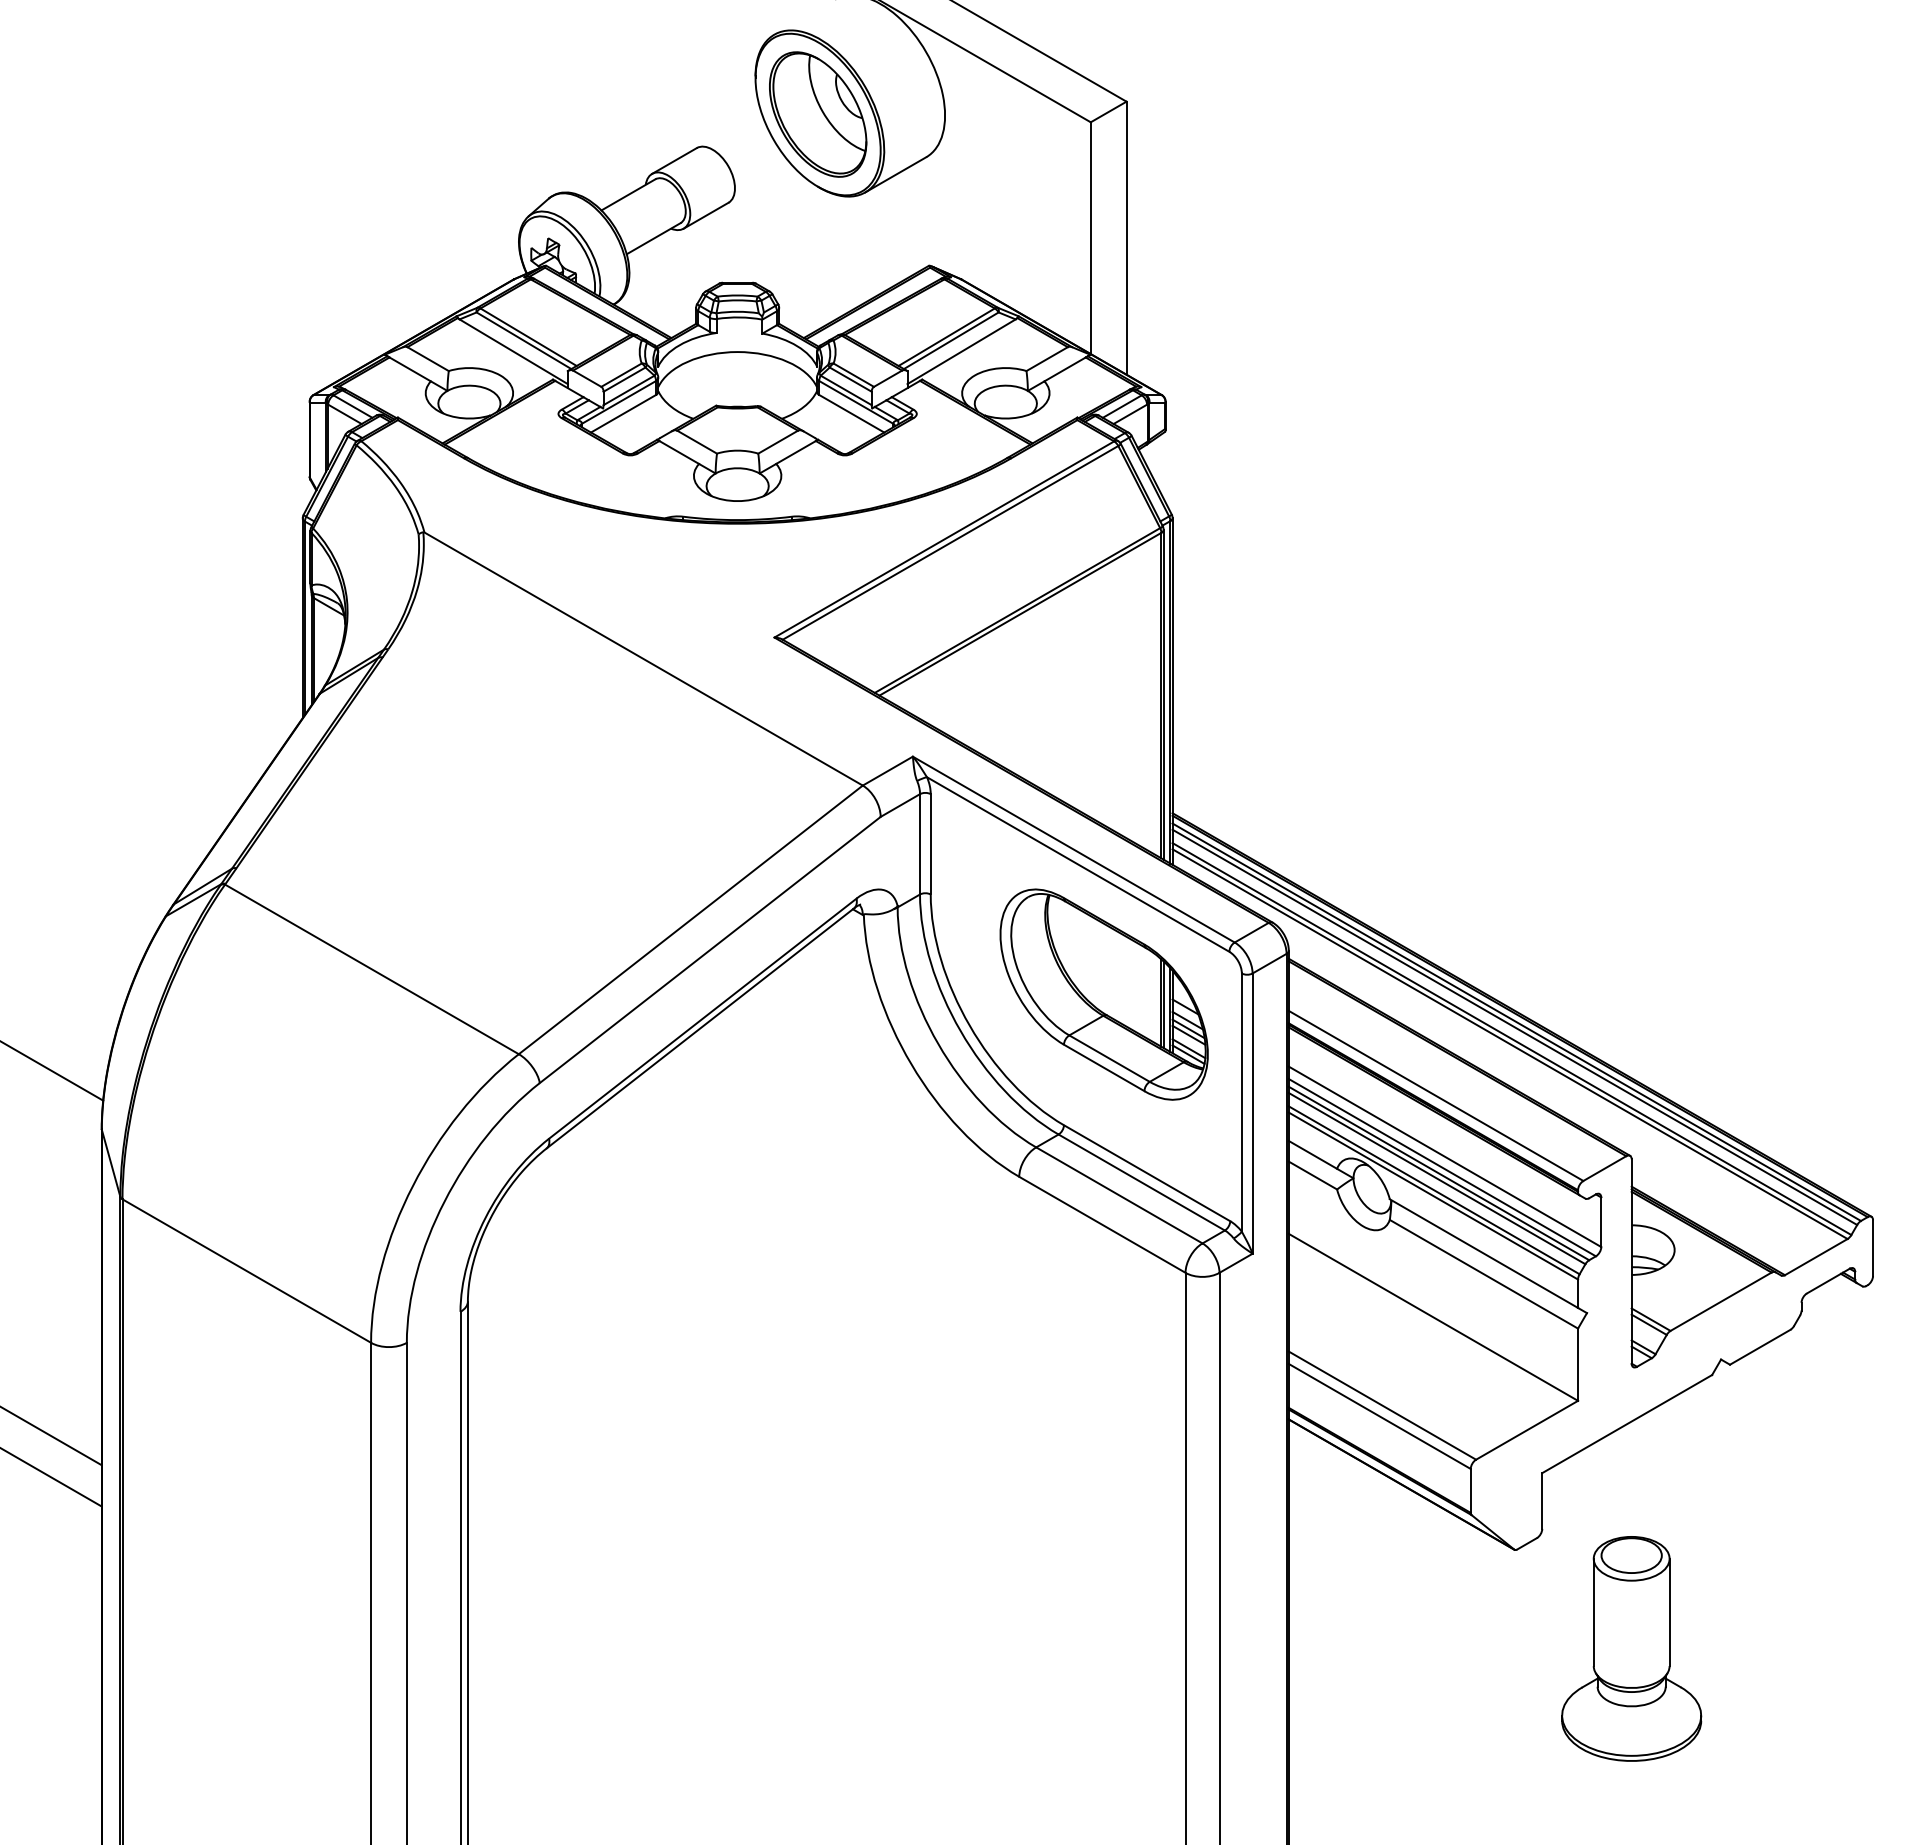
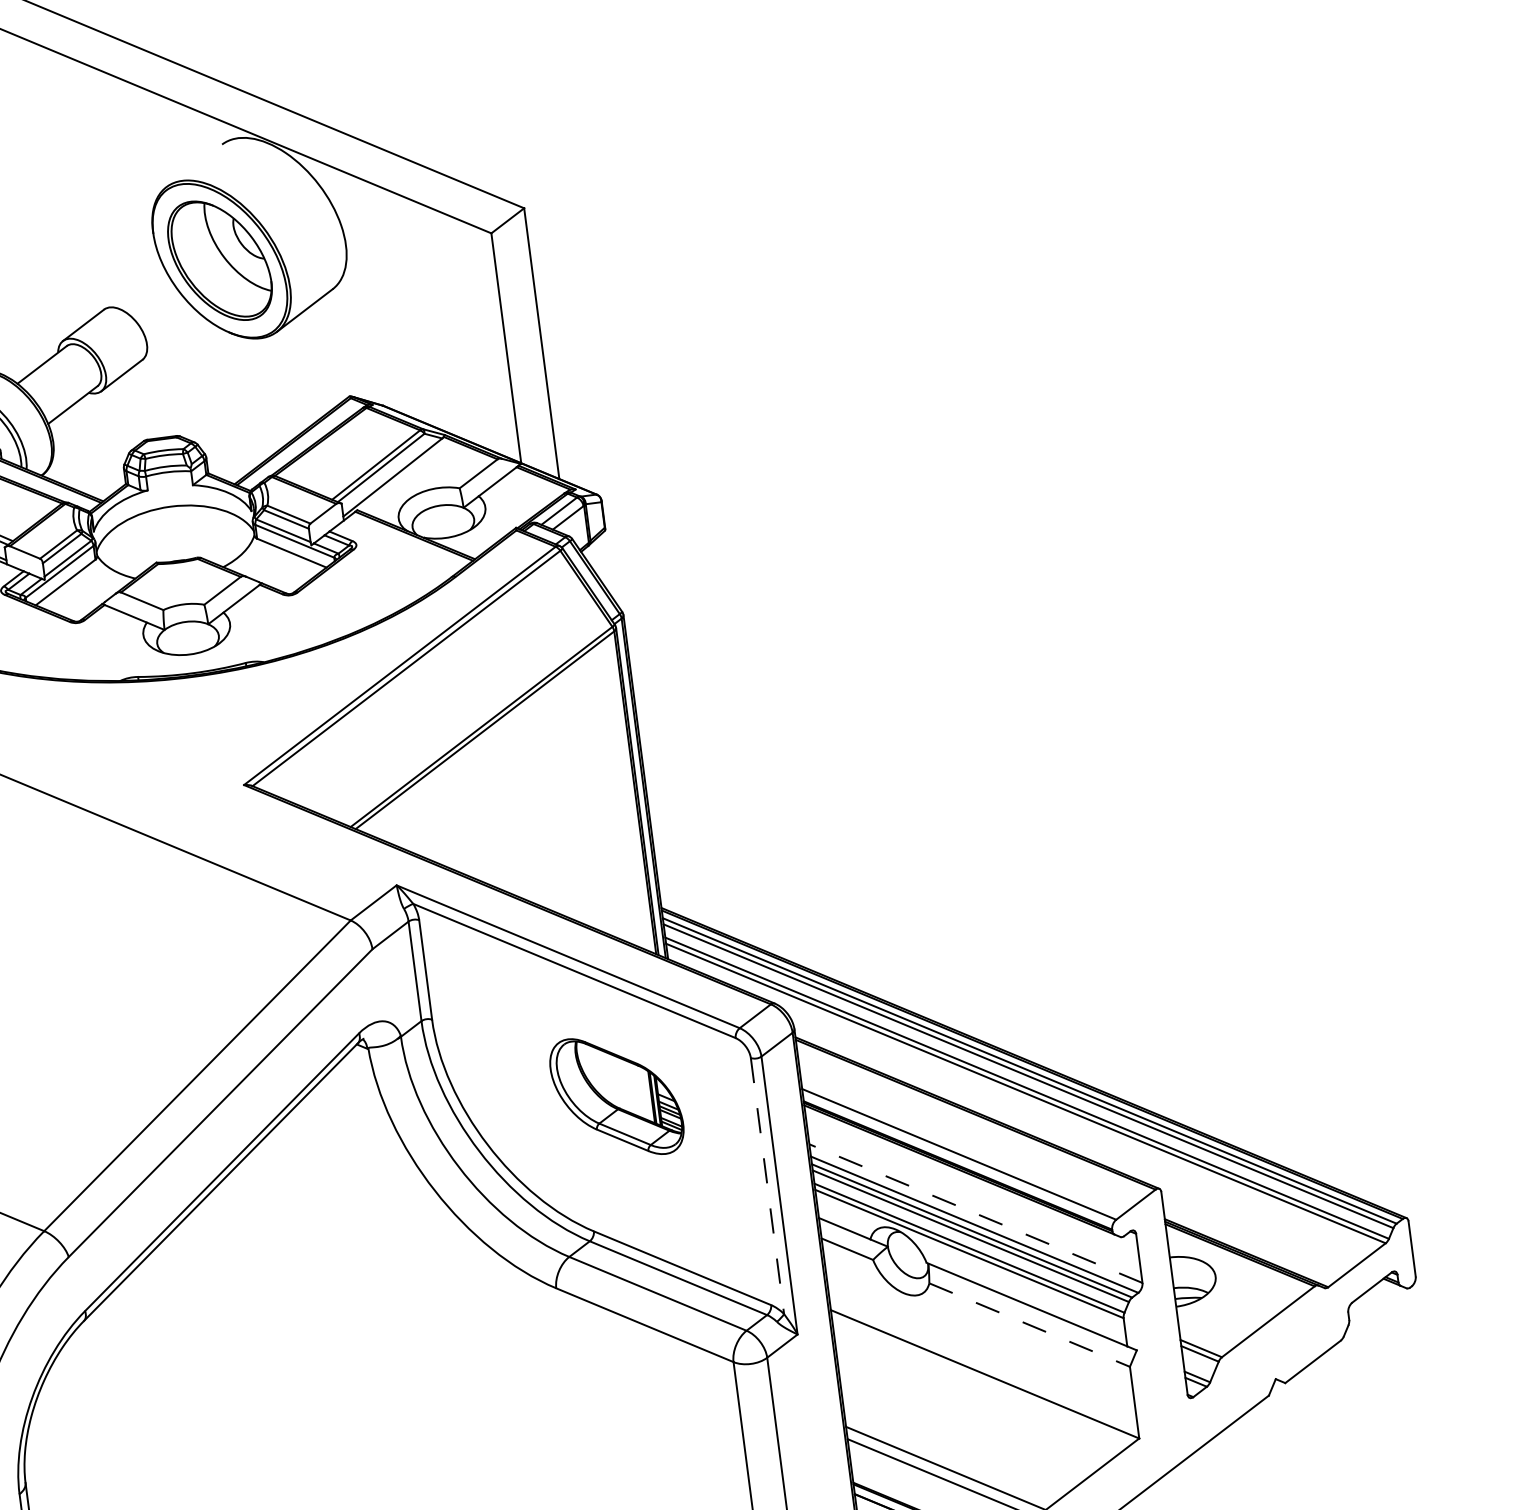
part: (1103, 994) -> (616, 1096), size x0.6
line: (1241, 1103) -> (767, 1186), solid -> dashed
line: (1444, 1156) -> (975, 1213), solid -> dashed
line: (1483, 1274) -> (1029, 1325), solid -> dashed

